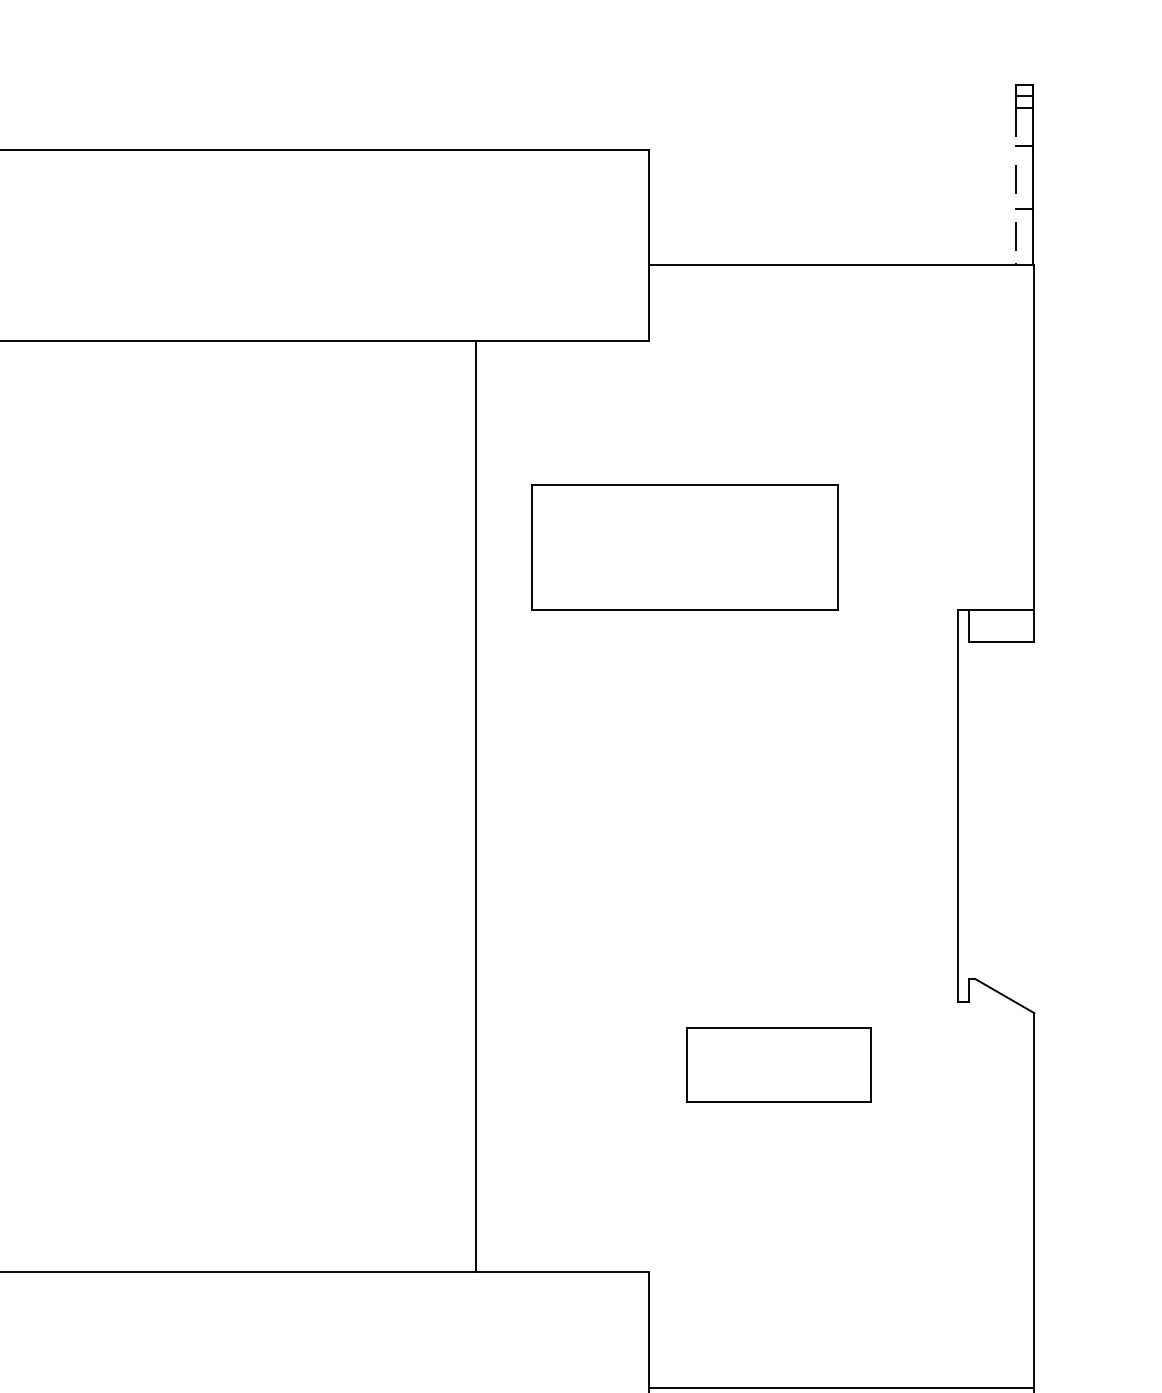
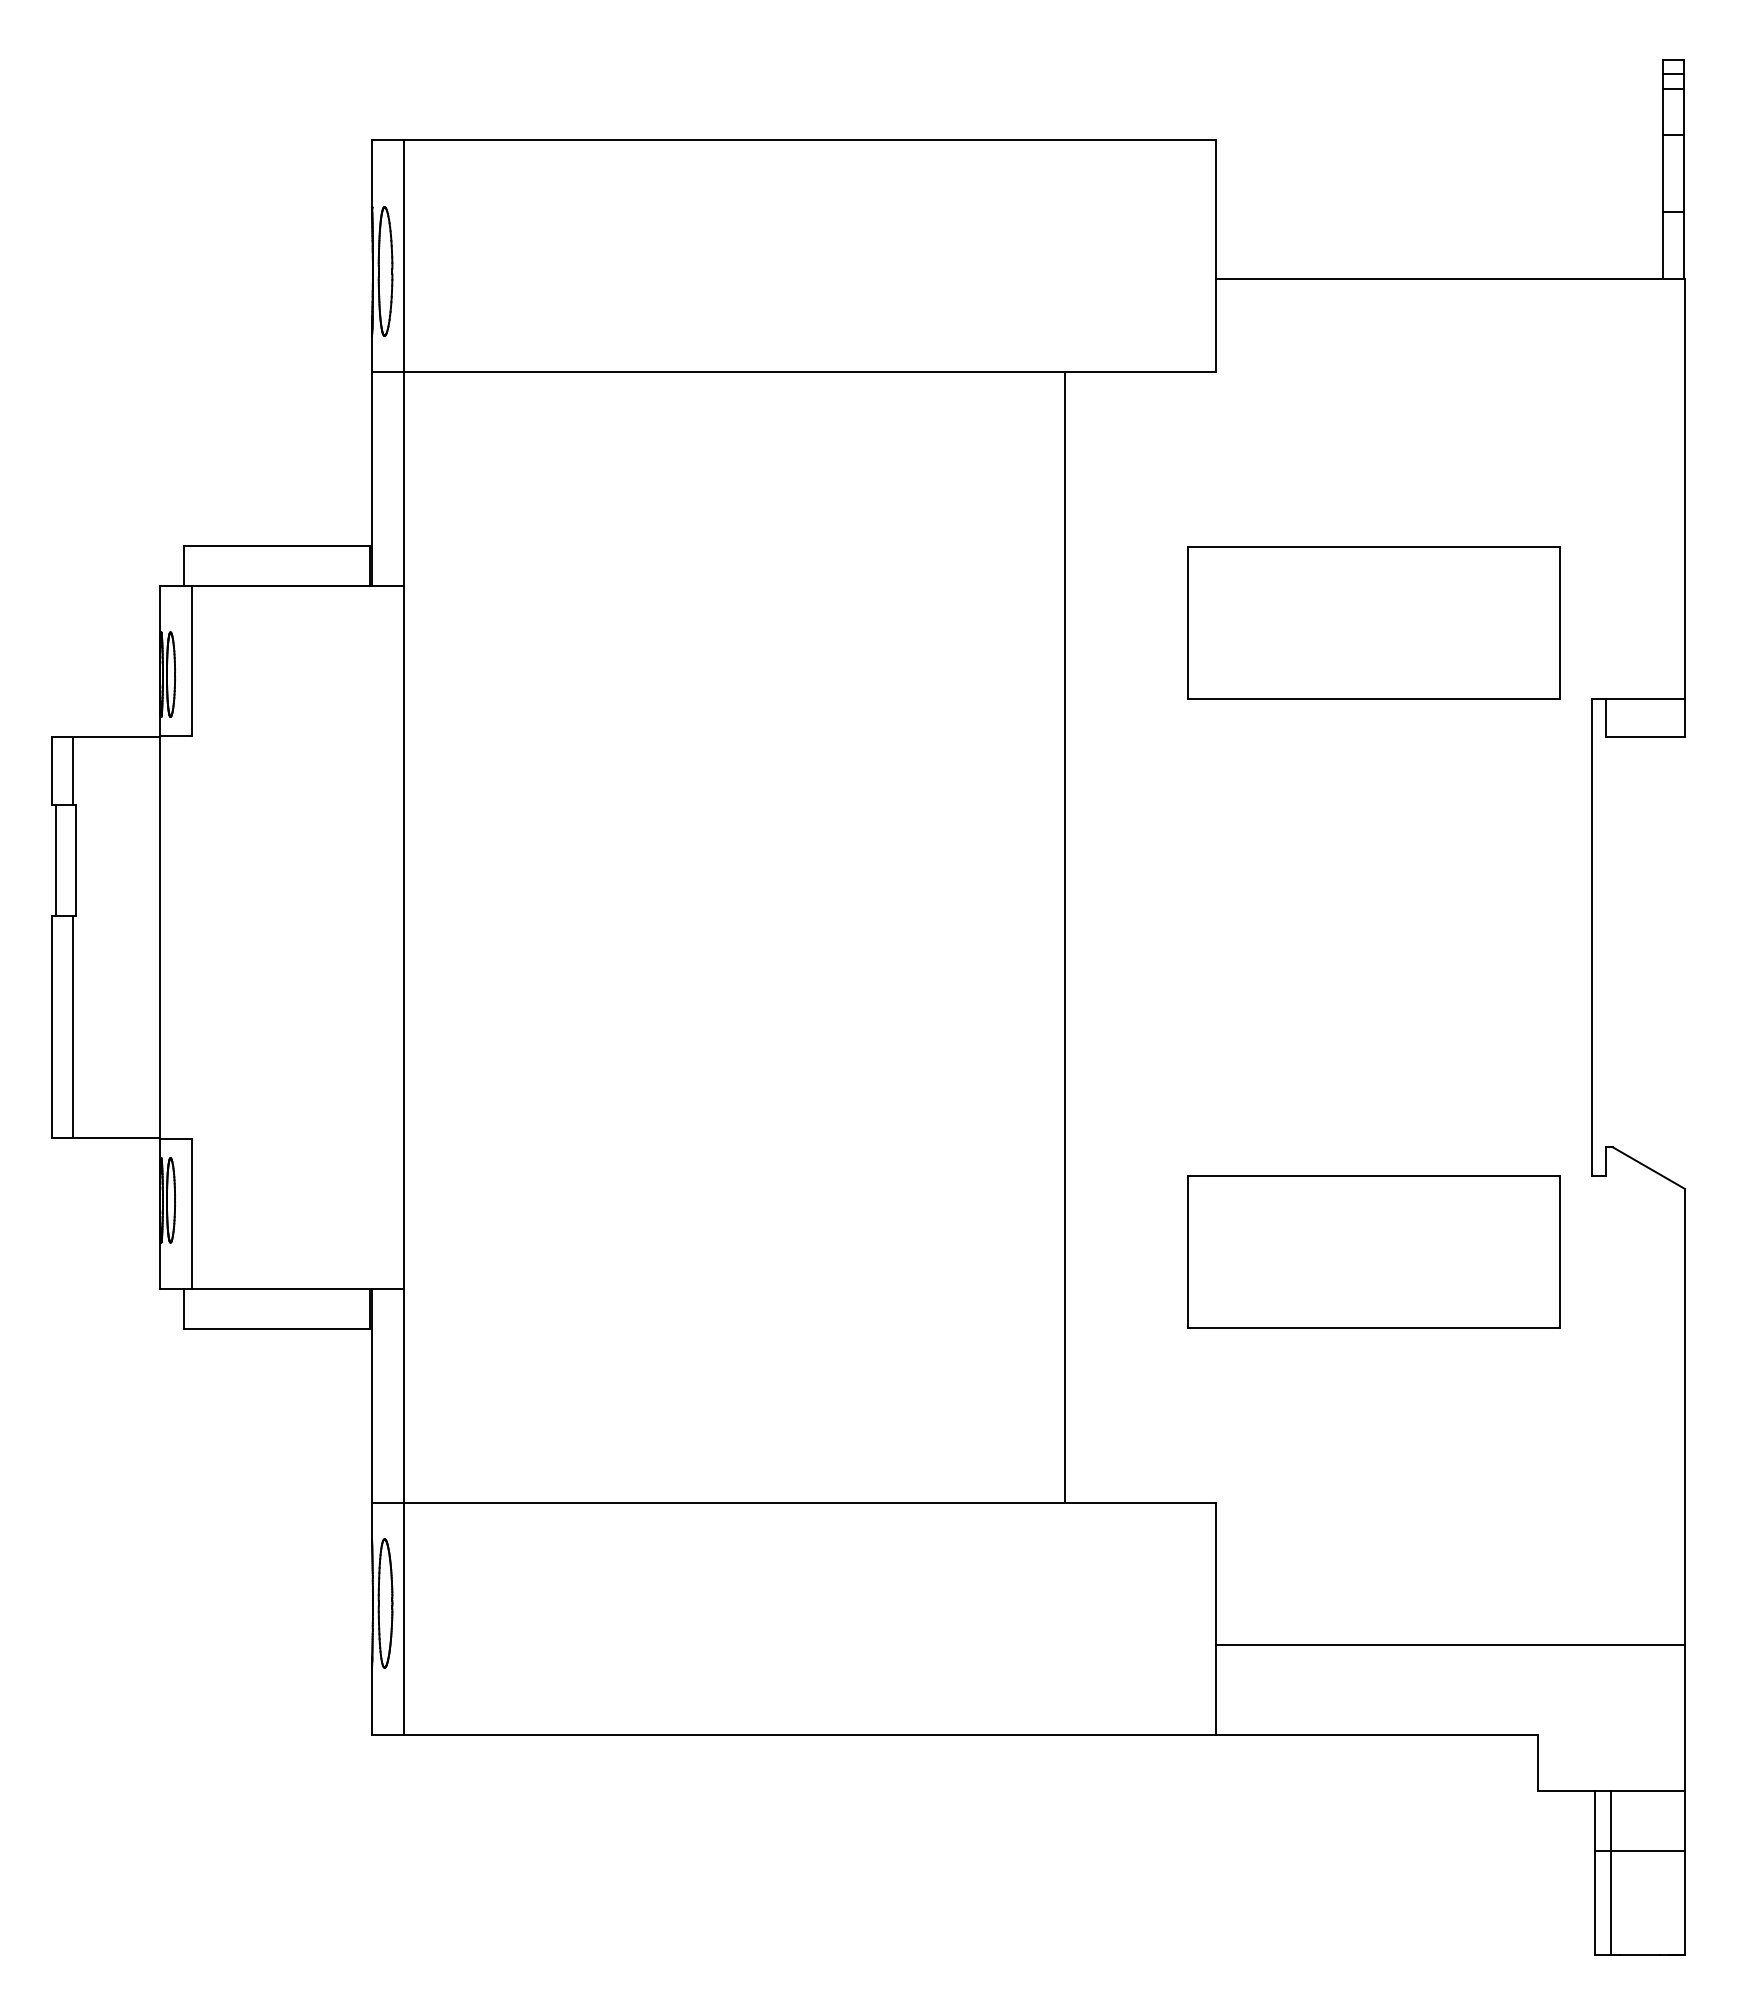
line: (1016, 185) -> (1663, 183), dashed -> solid
part: (684, 547) -> (1373, 622), moved
line: (476, 806) -> (1065, 937), moved
part: (778, 1064) -> (1373, 1251), size x1.67

